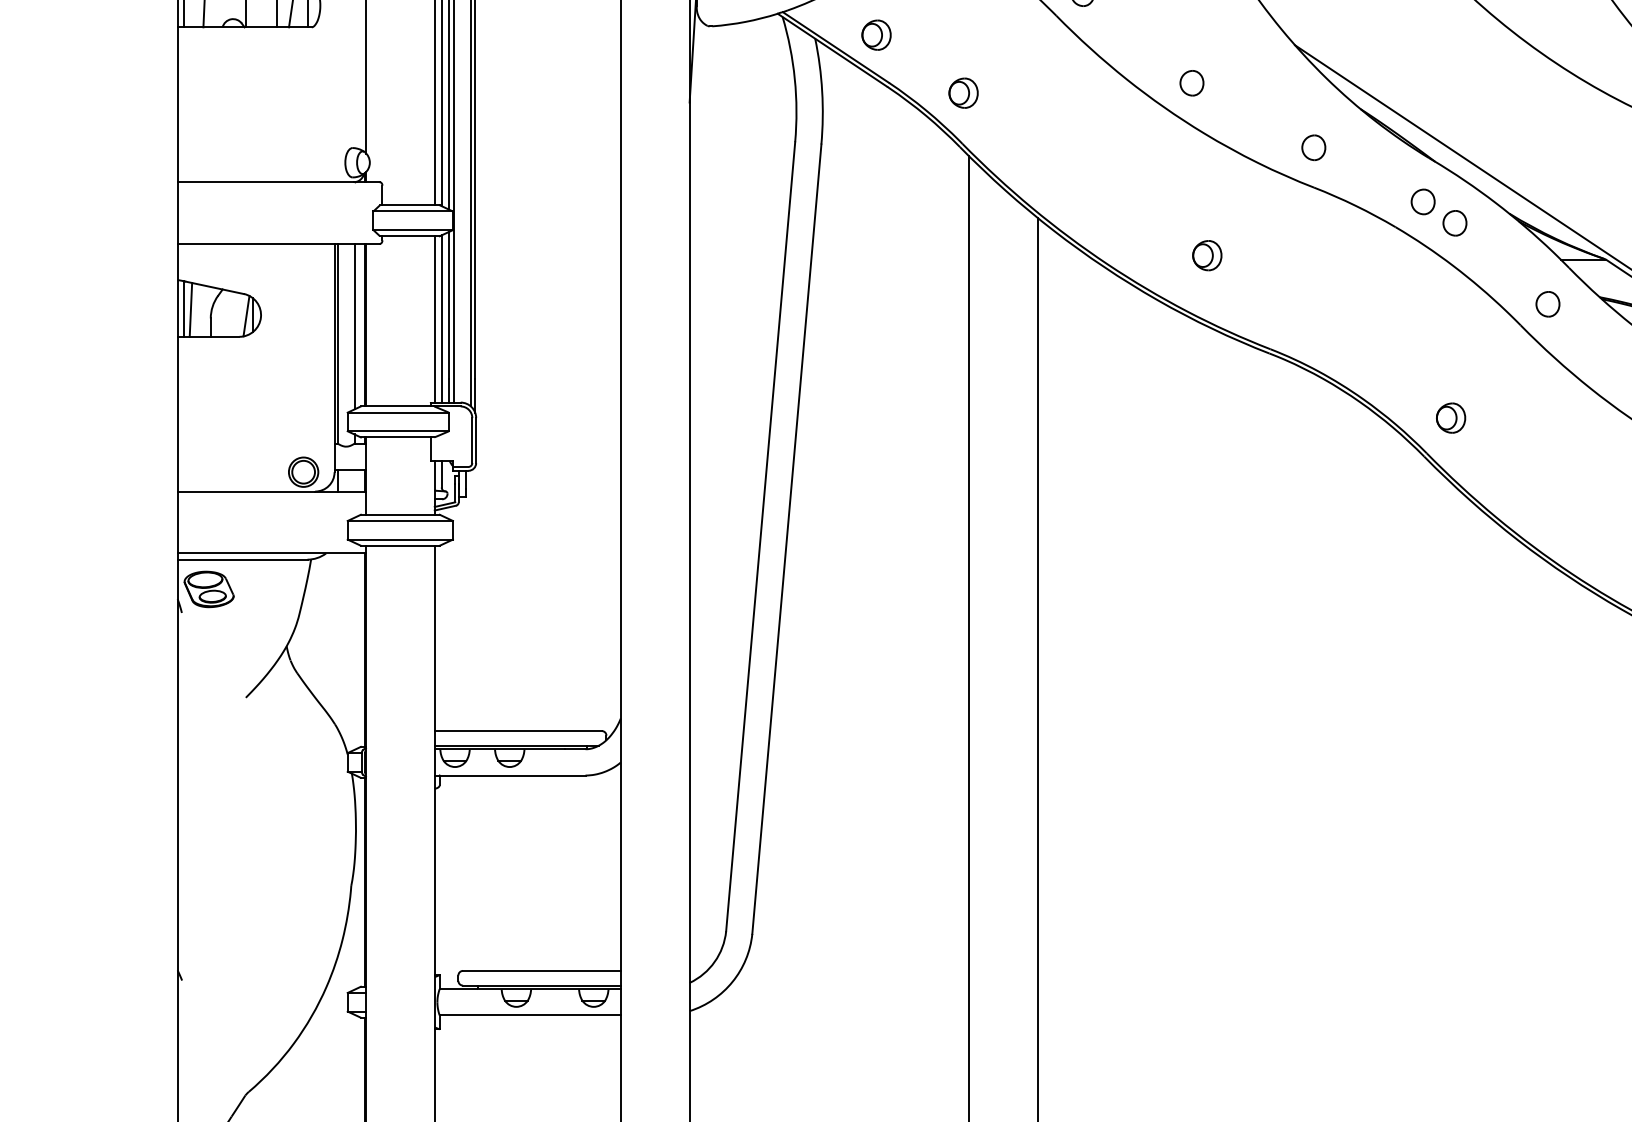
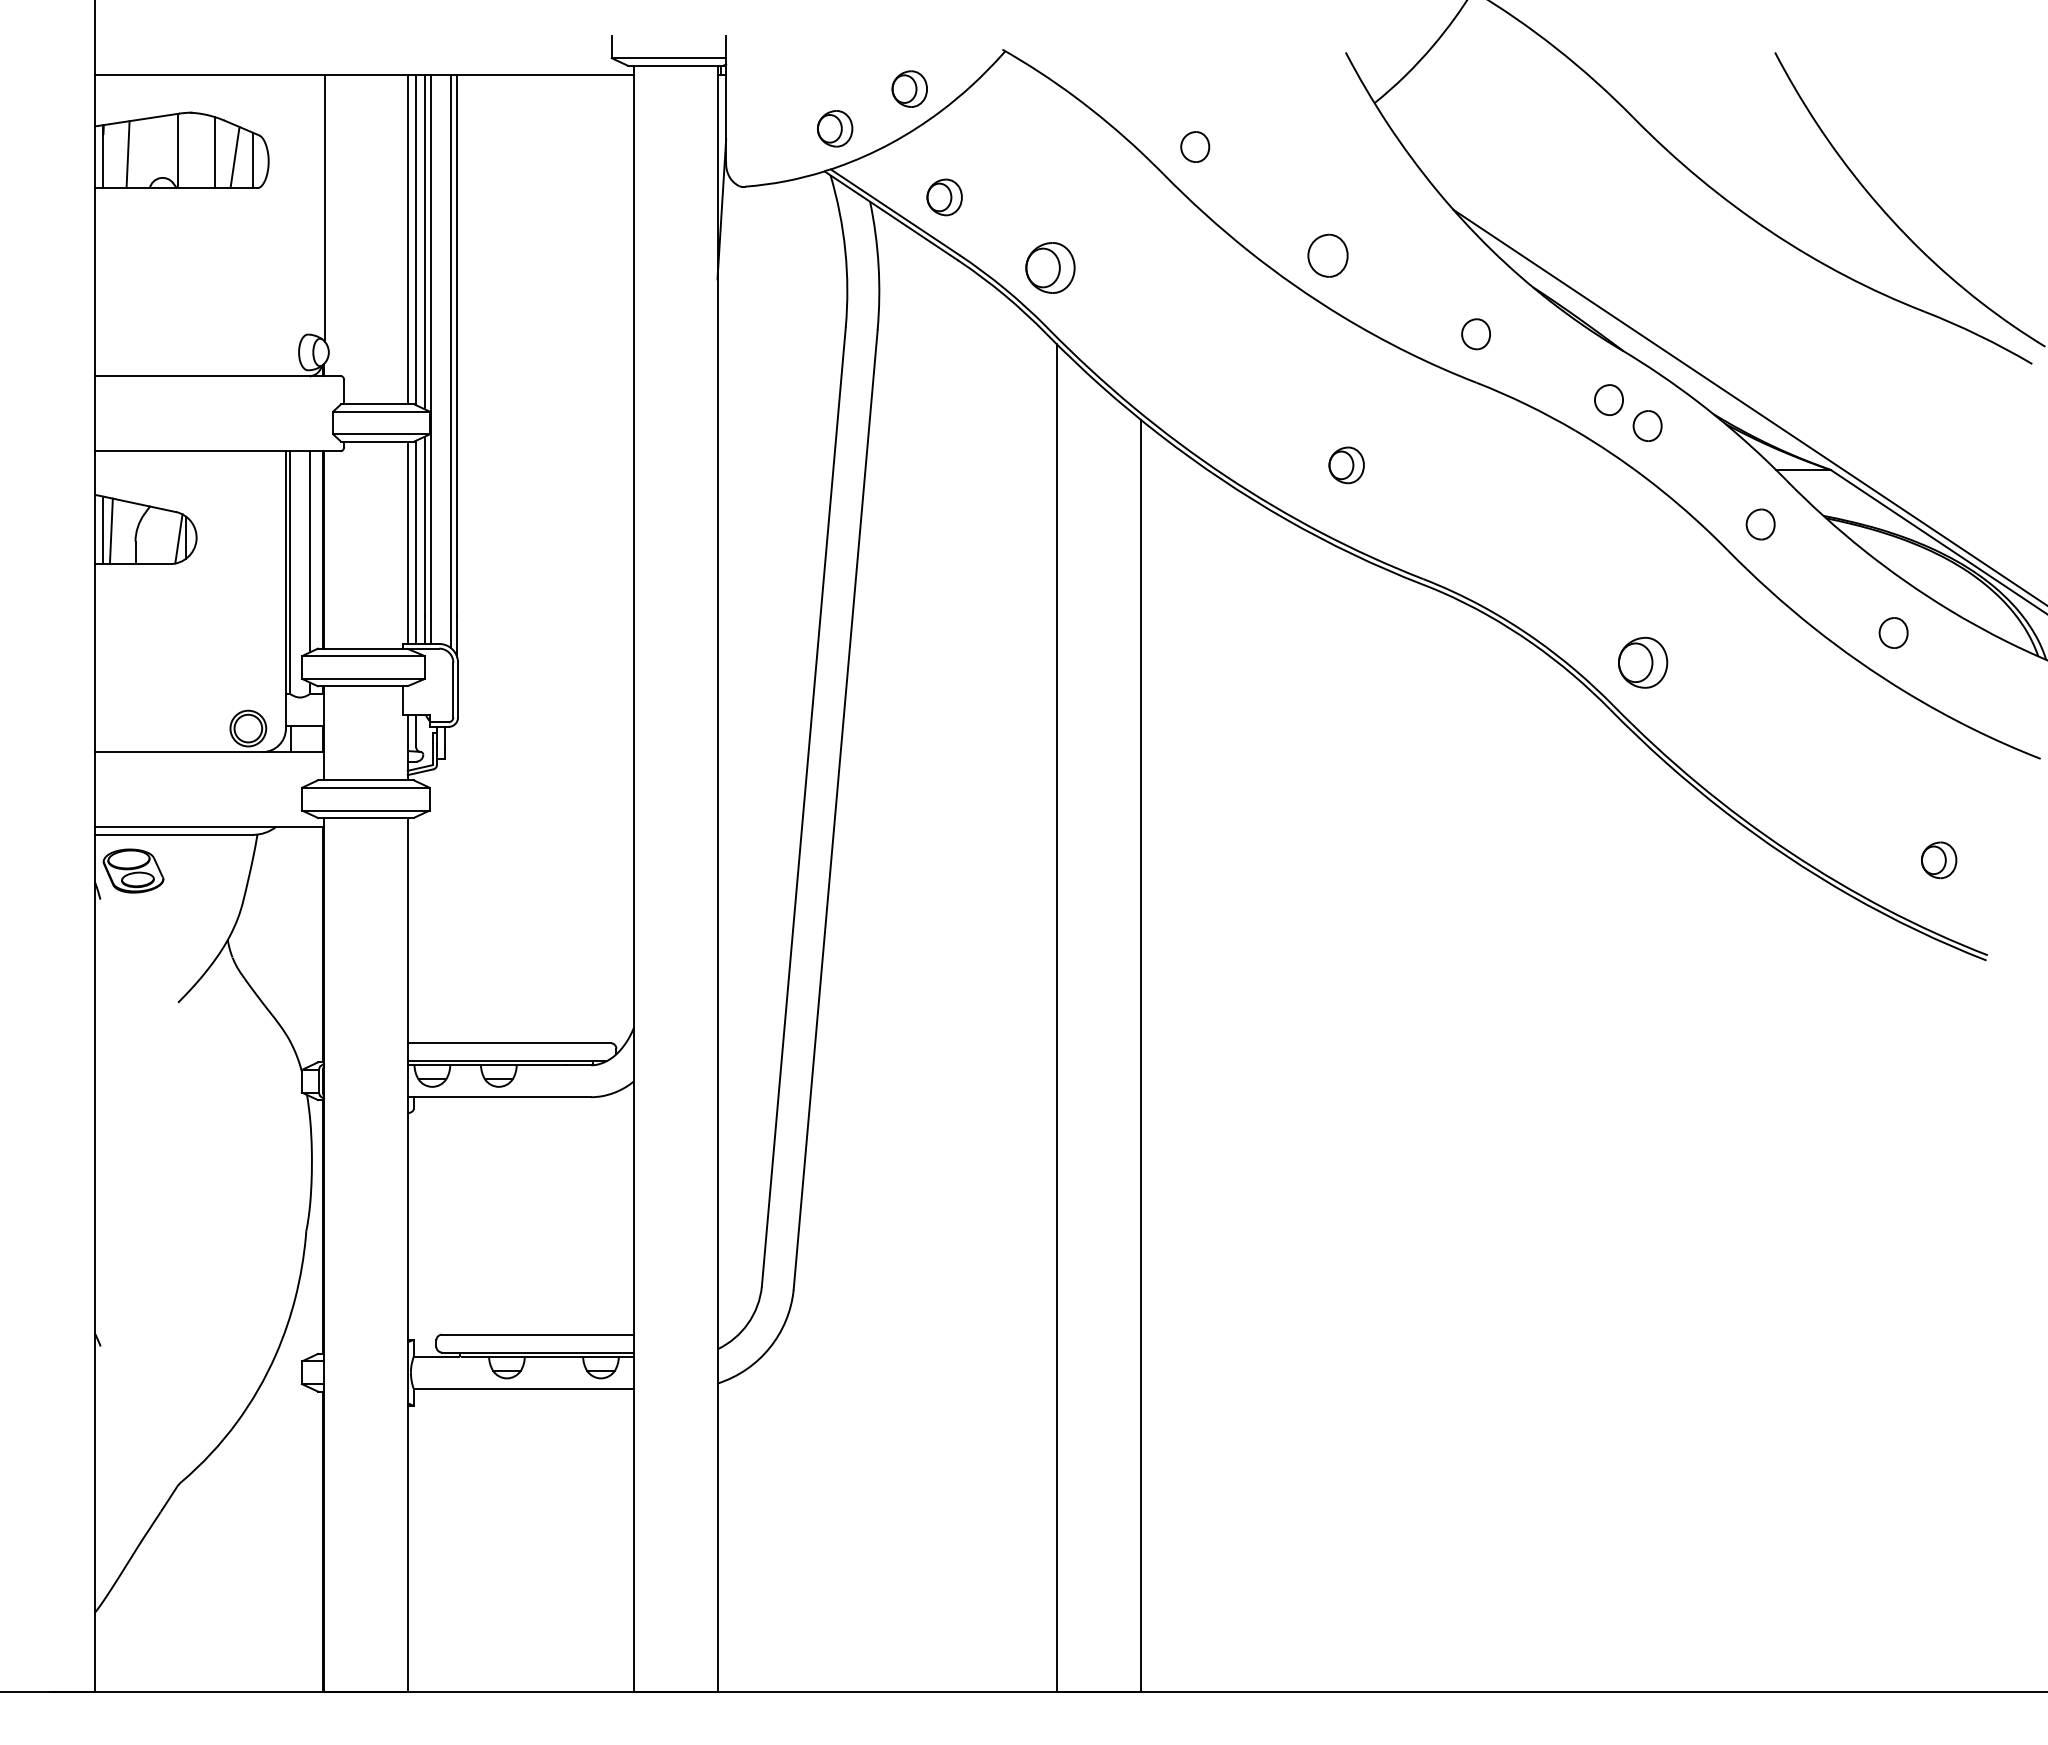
part: (1191, 82) -> (1327, 255), size x1.4
part: (963, 92) -> (1050, 267), size x1.4
part: (1450, 417) -> (1642, 662), size x1.4

